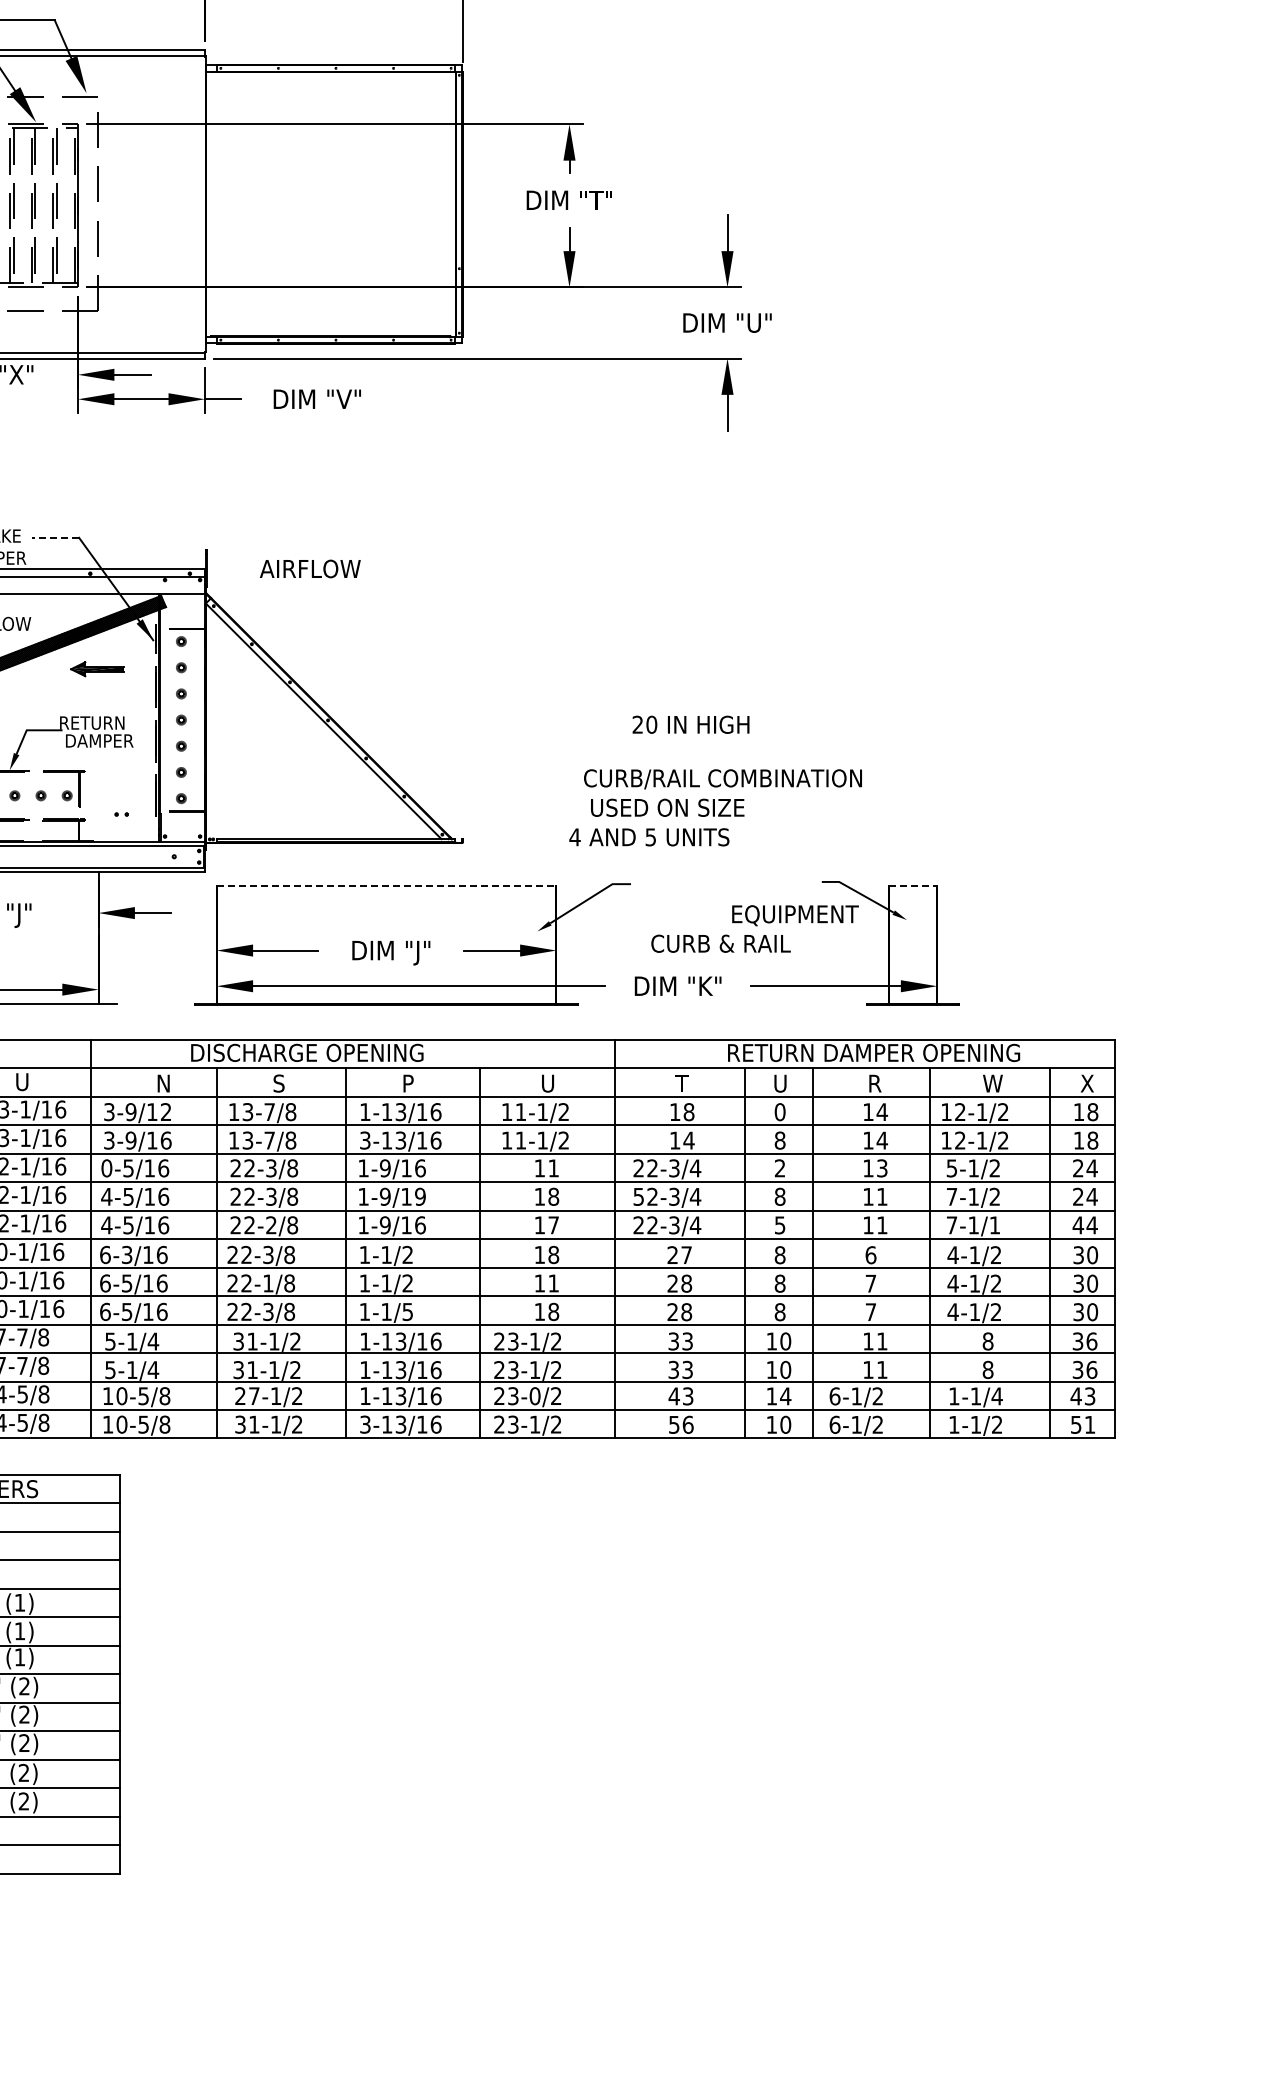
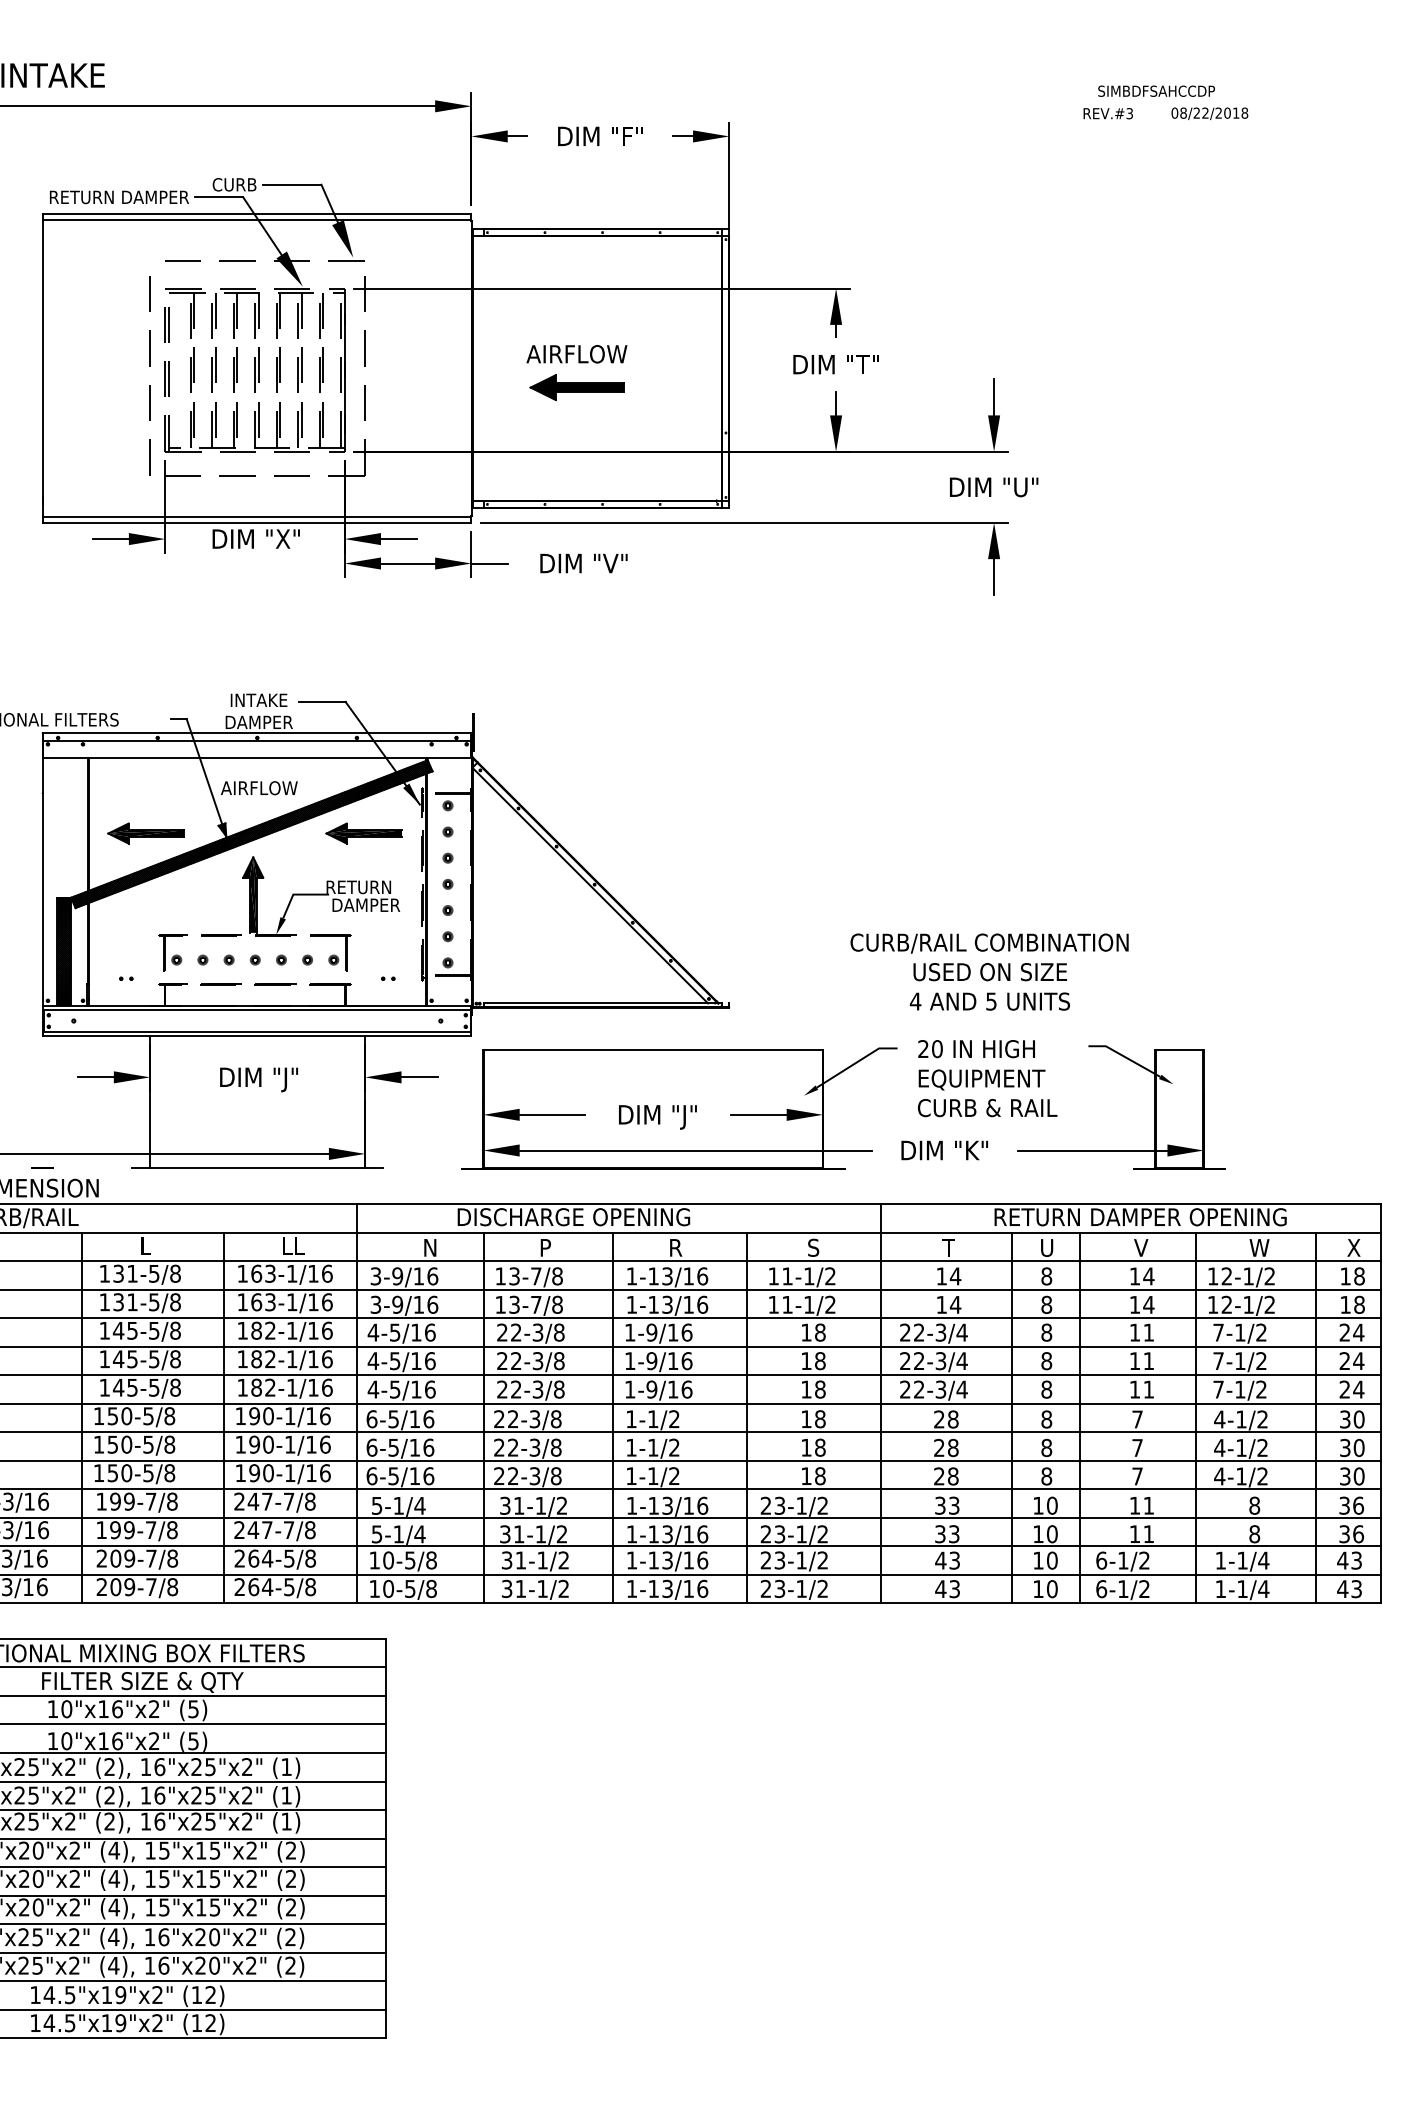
part: (309, 223) -> (576, 387), added
line: (54, 538) -> (321, 702), dashed -> solid
text: (309, 569) -> (576, 354), moved
part: (96, 669) -> (363, 833), size x1.43
text: (690, 725) -> (976, 1049), moved
text: (666, 808) -> (989, 972), moved
text: (648, 837) -> (989, 1001), moved
line: (385, 886) -> (652, 1050), dashed -> solid
line: (912, 886) -> (1179, 1050), dashed -> solid
text: (794, 915) -> (981, 1079), moved
text: (26, 1082) -> (293, 1246), U -> LL
text: (278, 1083) -> (545, 1247), S -> P
text: (547, 1083) -> (814, 1247), U -> S
text: (874, 1083) -> (1141, 1247), R -> V
text: (410, 1087) -> (677, 1251), P -> R
text: (165, 1112) -> (432, 1276), 3-9/12 -> 3-9/16
text: (688, 1112) -> (955, 1276), 18 -> 14
text: (779, 1112) -> (1046, 1276), 0 -> 8
text: (364, 1140) -> (631, 1304), 3-13/16 -> 1-13/16
text: (106, 1168) -> (373, 1332), 0-5/16 -> 4-5/16
text: (553, 1168) -> (820, 1332), 11 -> 18
text: (779, 1168) -> (1046, 1332), 2 -> 8
text: (881, 1168) -> (1148, 1332), 13 -> 11
text: (951, 1168) -> (1218, 1332), 5-1/2 -> 7-1/2
text: (419, 1197) -> (686, 1361), 1-9/19 -> 1-9/16
text: (638, 1197) -> (905, 1361), 52-3/4 -> 22-3/4
text: (270, 1225) -> (537, 1389), 22-2/8 -> 22-3/8
text: (553, 1225) -> (820, 1389), 17 -> 18
text: (779, 1225) -> (1046, 1389), 5 -> 8
text: (994, 1225) -> (1261, 1389), 7-1/1 -> 7-1/2
text: (1077, 1225) -> (1344, 1389), 44 -> 24
text: (126, 1254) -> (393, 1418), 6-3/16 -> 6-5/16
text: (686, 1255) -> (953, 1419), 27 -> 28
text: (870, 1255) -> (1137, 1419), 6 -> 7
text: (267, 1283) -> (534, 1447), 22-1/8 -> 22-3/8
text: (553, 1283) -> (820, 1447), 11 -> 18
text: (407, 1312) -> (674, 1476), 1-1/5 -> 1-1/2
text: (246, 1396) -> (513, 1560), 27-1/2 -> 31-1/2
text: (534, 1396) -> (801, 1560), 23-0/2 -> 23-1/2
text: (785, 1396) -> (1052, 1560), 14 -> 10
text: (364, 1424) -> (631, 1588), 3-13/16 -> 1-13/16
text: (996, 1424) -> (1263, 1588), 1-1/2 -> 1-1/4
text: (680, 1425) -> (947, 1589), 56 -> 43
text: (1082, 1425) -> (1349, 1589), 51 -> 43

